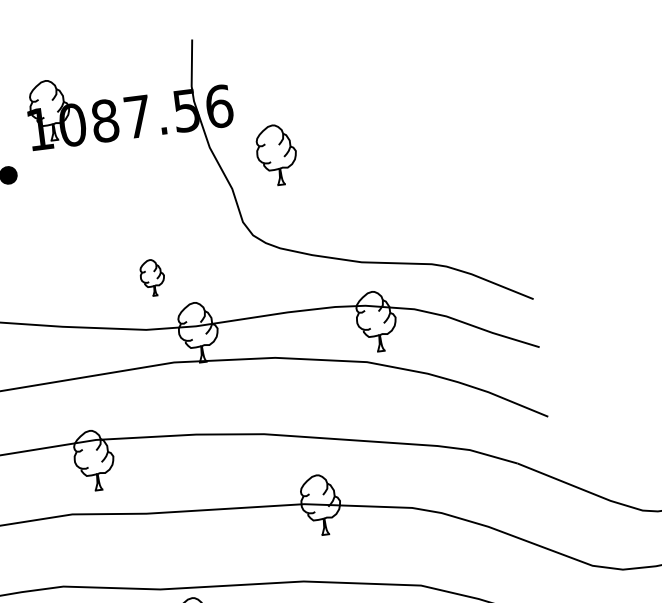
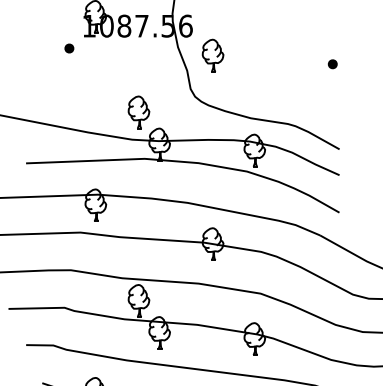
part: (500, 143) -> (332, 64), added
part: (151, 277) -> (138, 112), size x1.67

